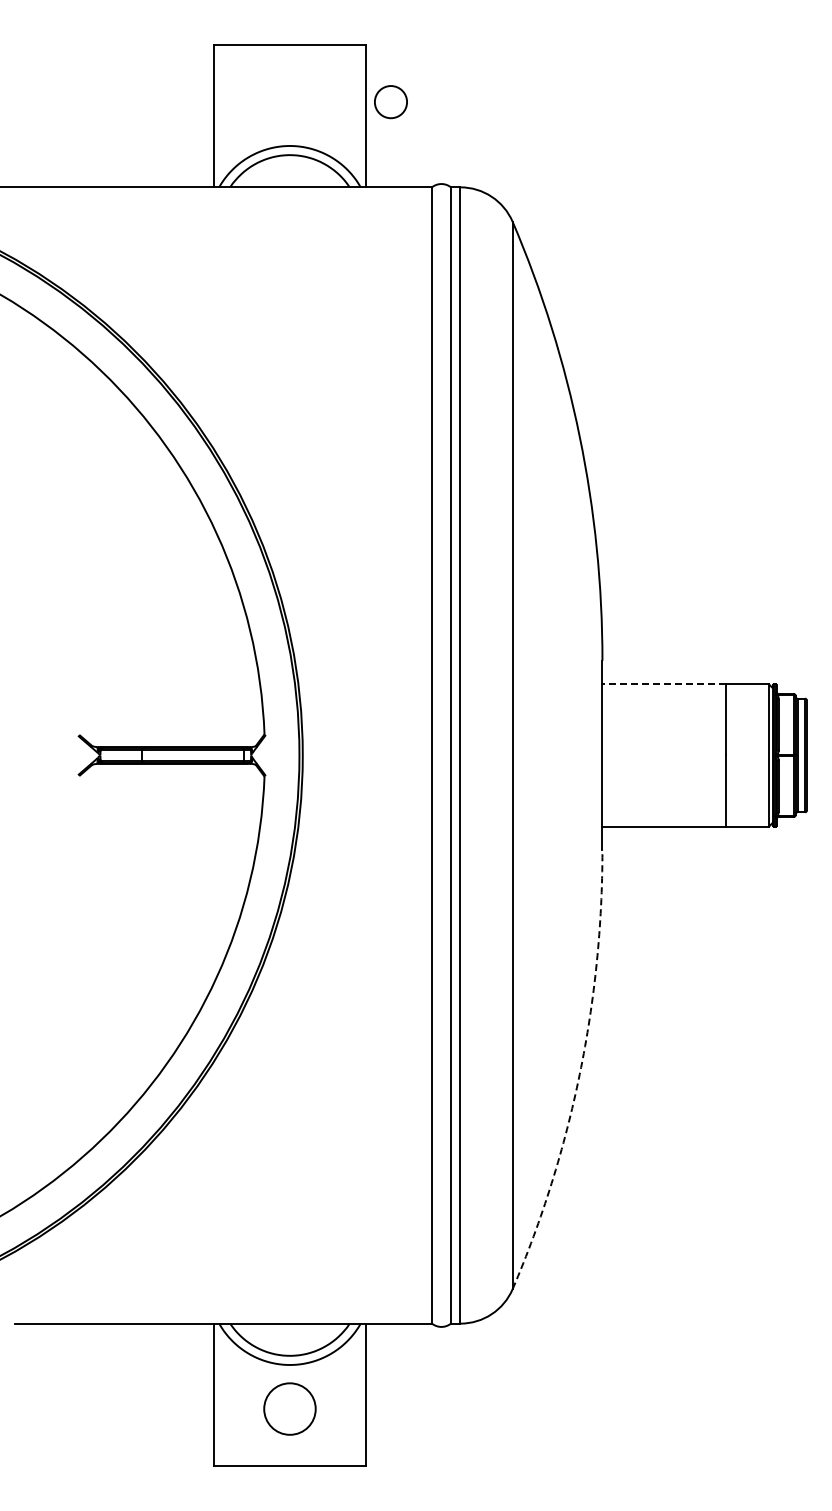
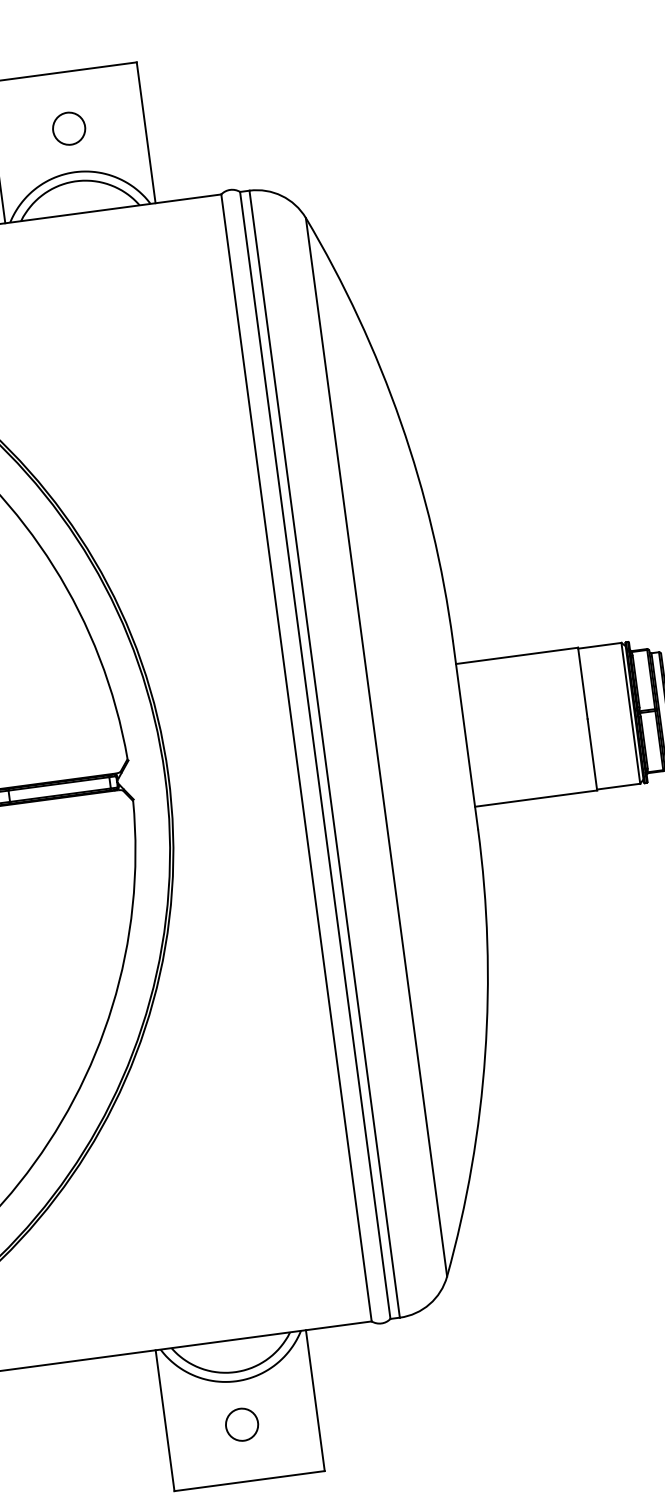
circle: (390, 102) -> (68, 129), moved
line: (664, 683) -> (517, 655), dashed -> solid
arc: (579, 1074) -> (484, 1054), dashed -> solid
circle: (289, 1408) -> (241, 1424), size x0.62

